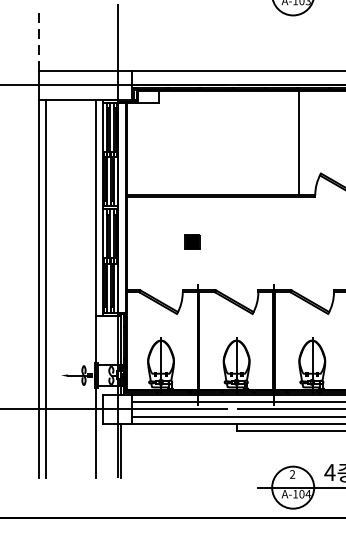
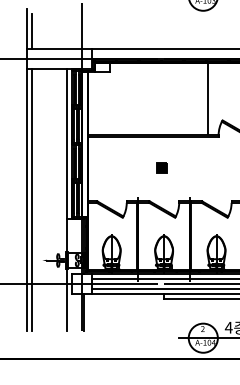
line: (38, 42) -> (26, 29), dashed -> solid
line: (45, 45) -> (31, 31), added
part: (192, 241) -> (161, 167), moved

